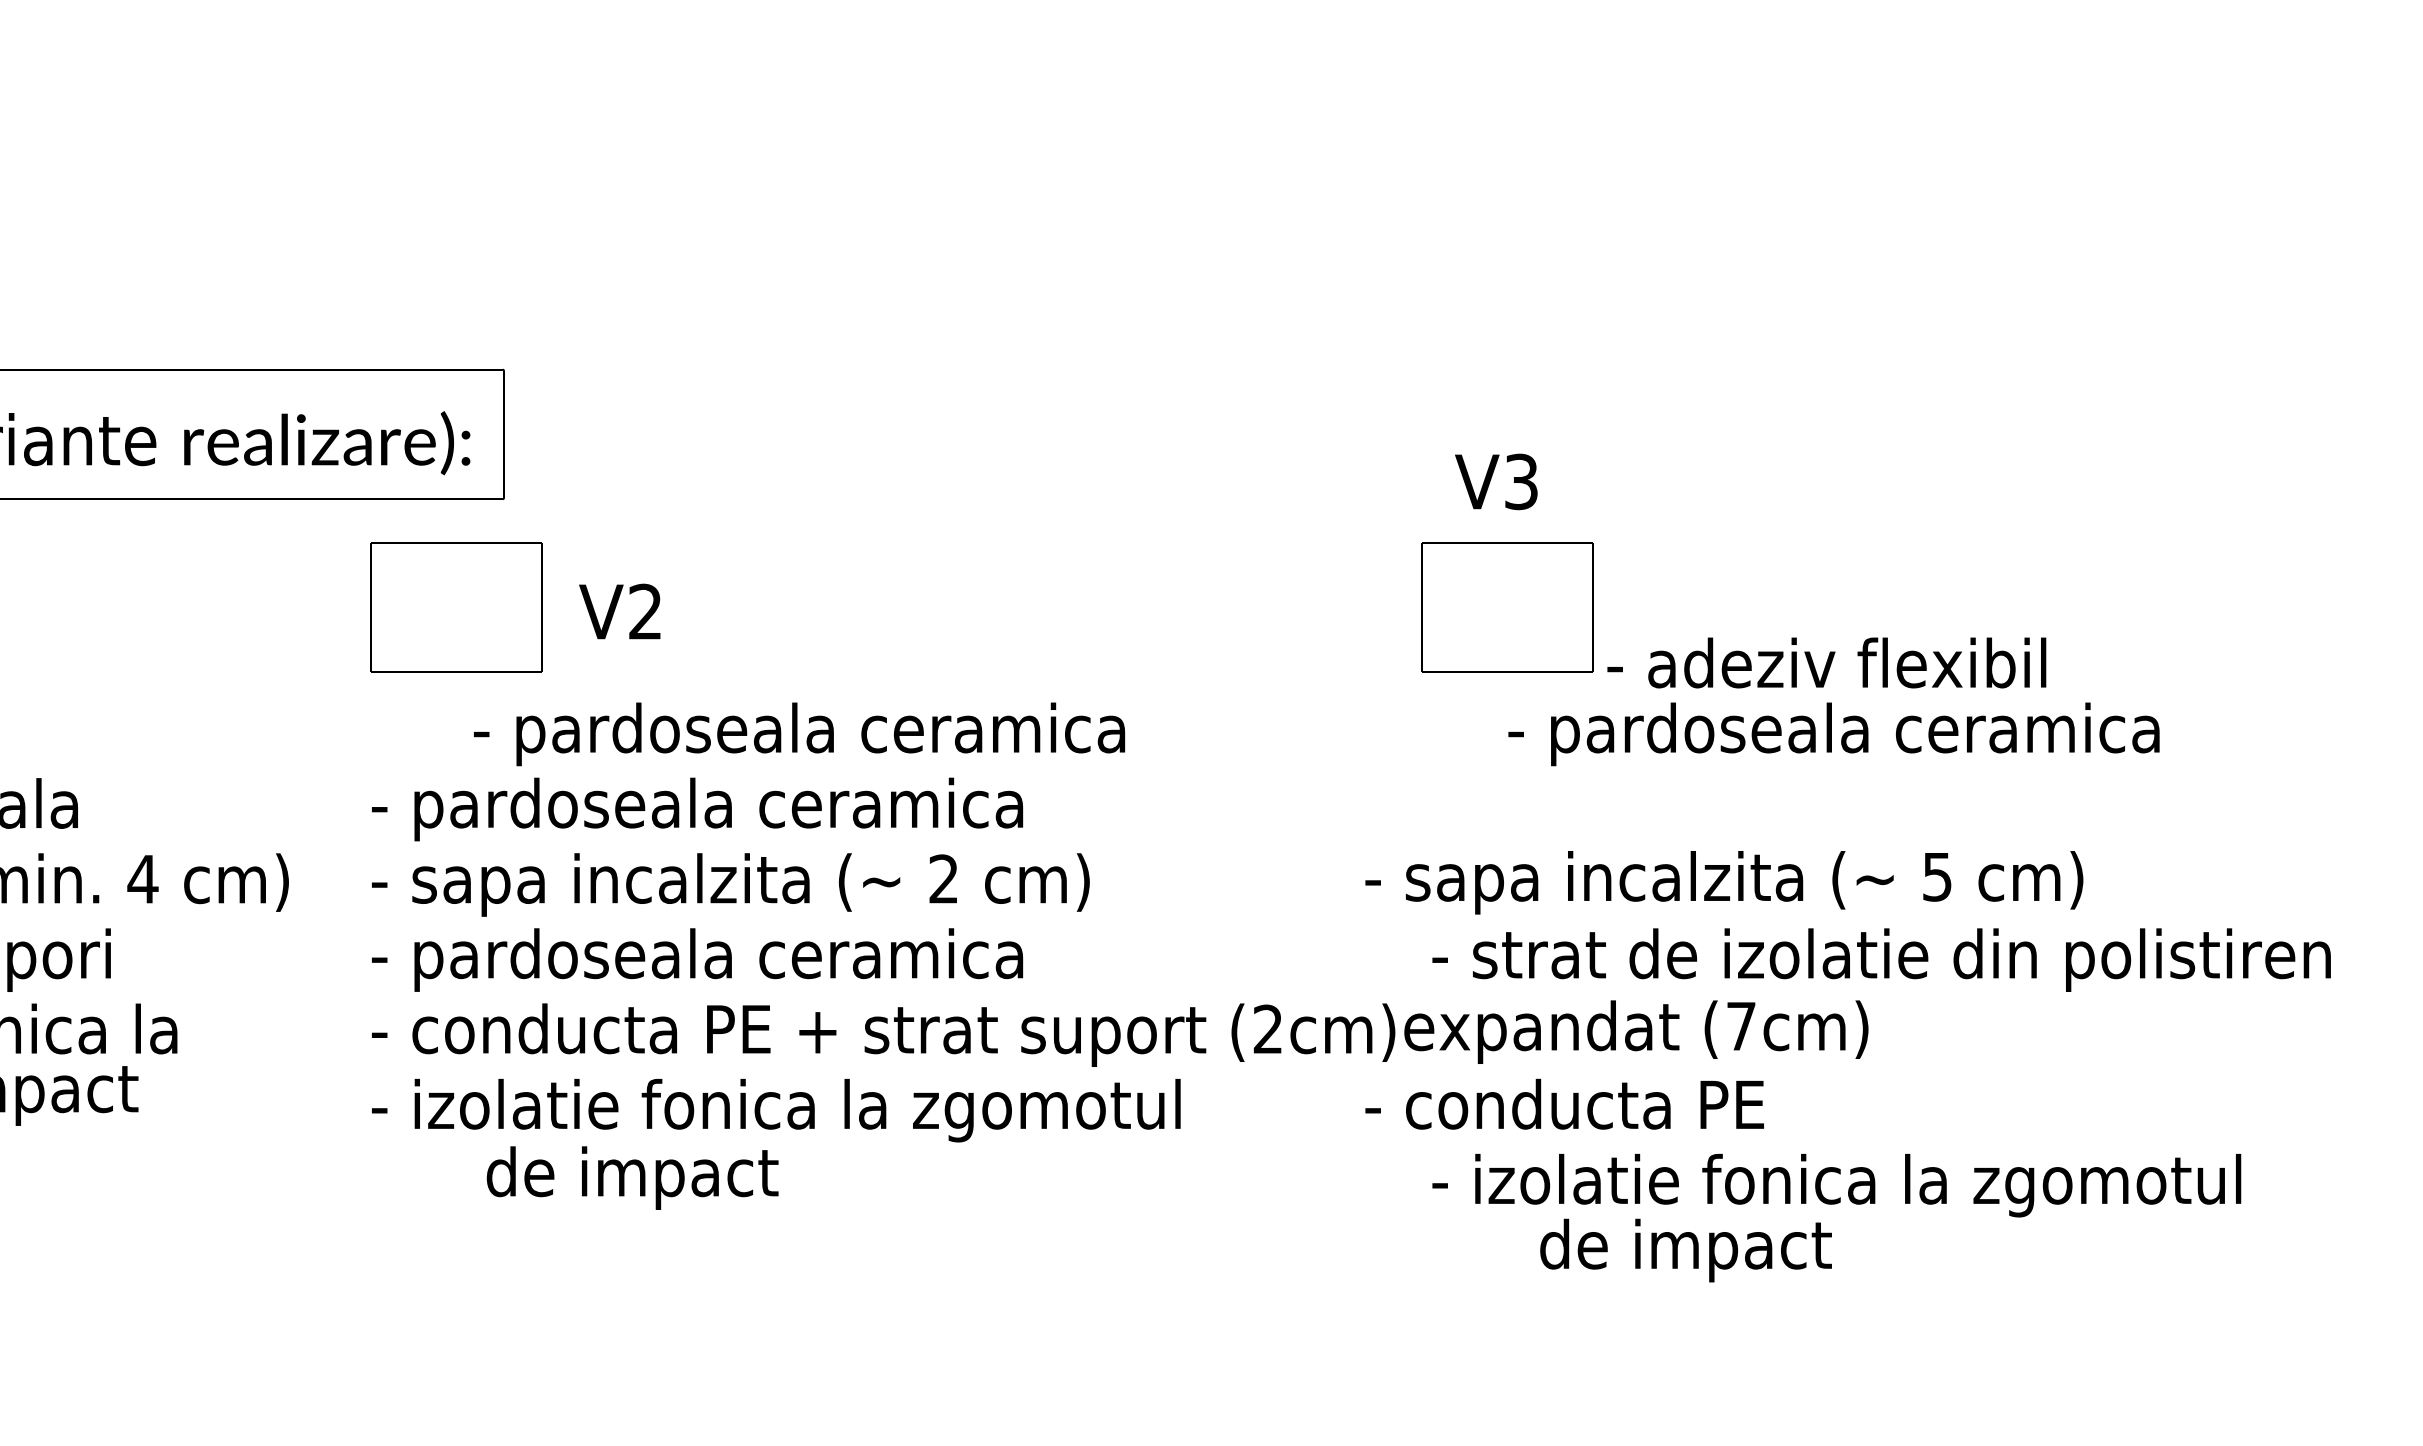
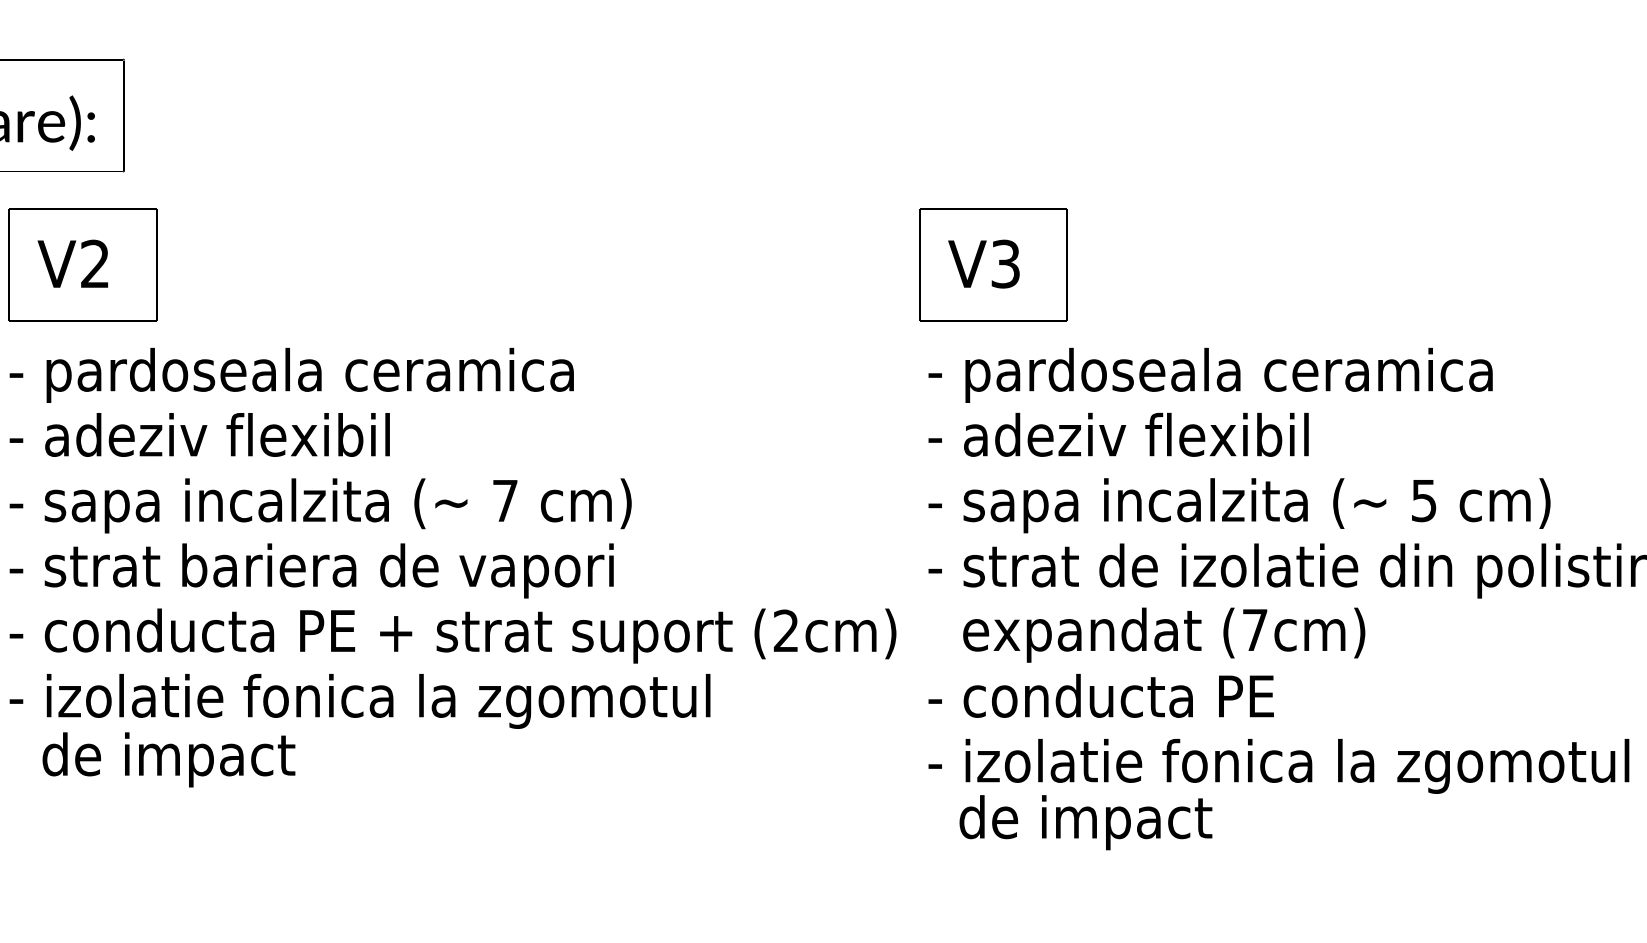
text: (1496, 481) -> (984, 263), moved
text: (619, 611) -> (72, 263), moved
text: (1826, 662) -> (1118, 434), moved
text: (799, 734) -> (291, 375), moved
text: (1833, 734) -> (1210, 375), moved
text: (717, 809) -> (309, 440), - pardoseala ceramica -> - adeziv flexibil
text: (943, 878) -> (504, 500), 2 -> 7
text: (1724, 882) -> (1239, 505), moved
text: (740, 959) -> (329, 570), - pardoseala ceramica -> - strat bariera de vapori
text: (1636, 1031) -> (1164, 634), moved
text: (1564, 1103) -> (1101, 695), moved
text: (632, 1177) -> (168, 759), moved
text: (1685, 1250) -> (1085, 822), moved

